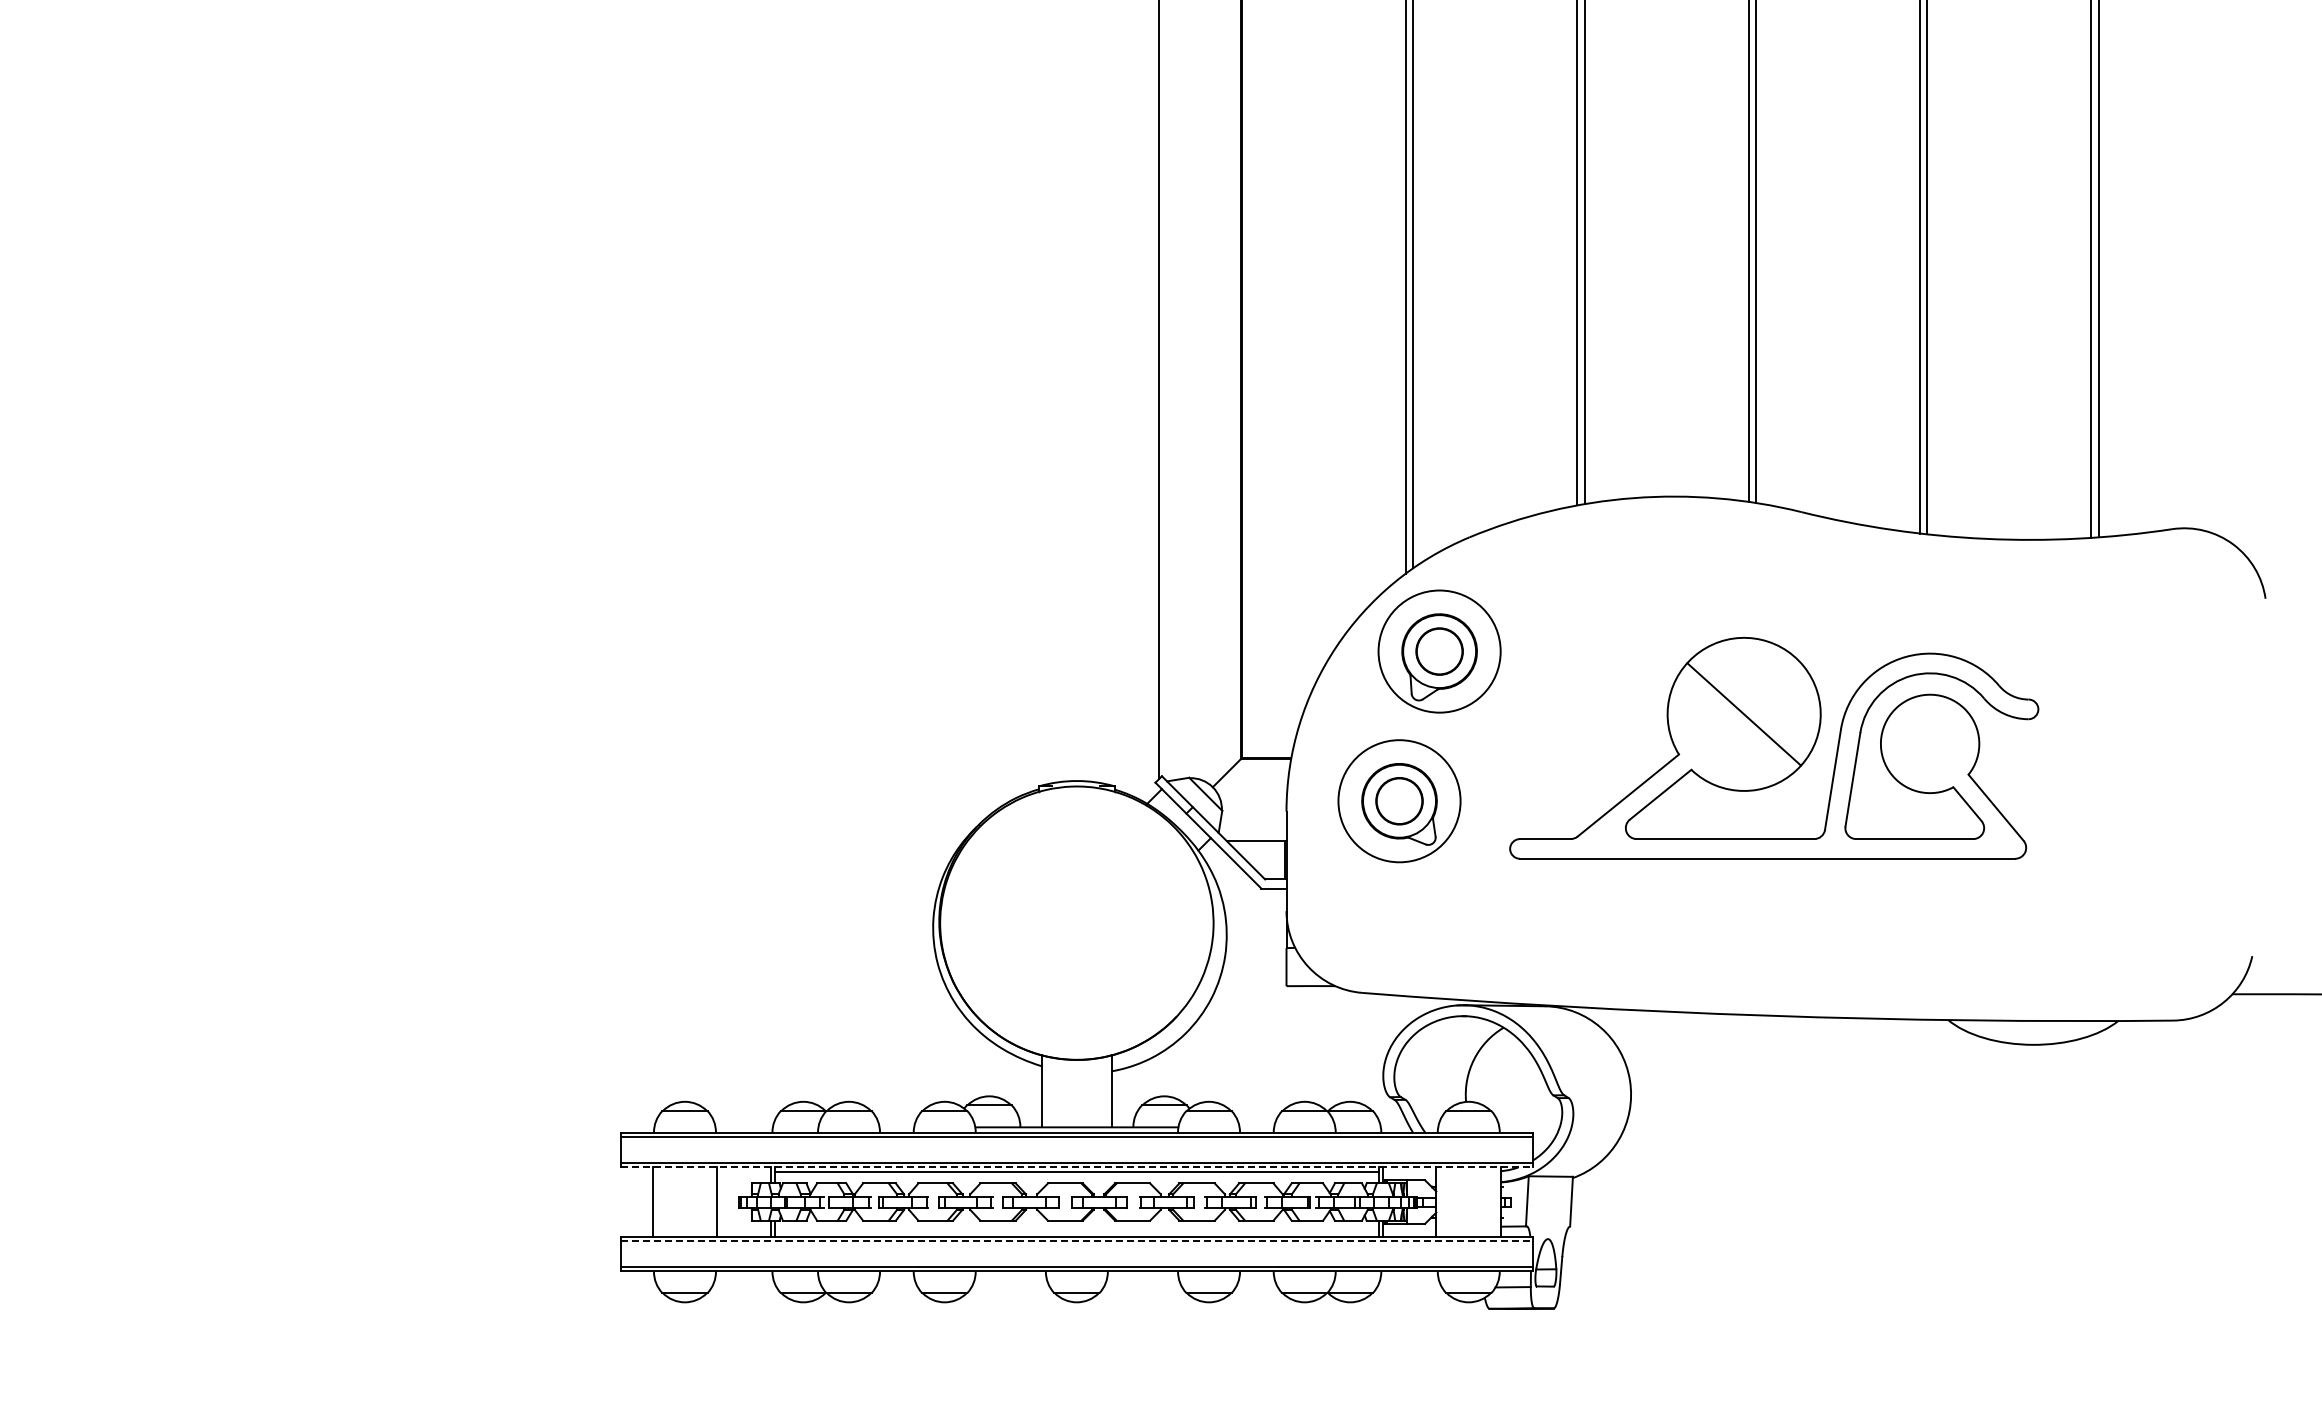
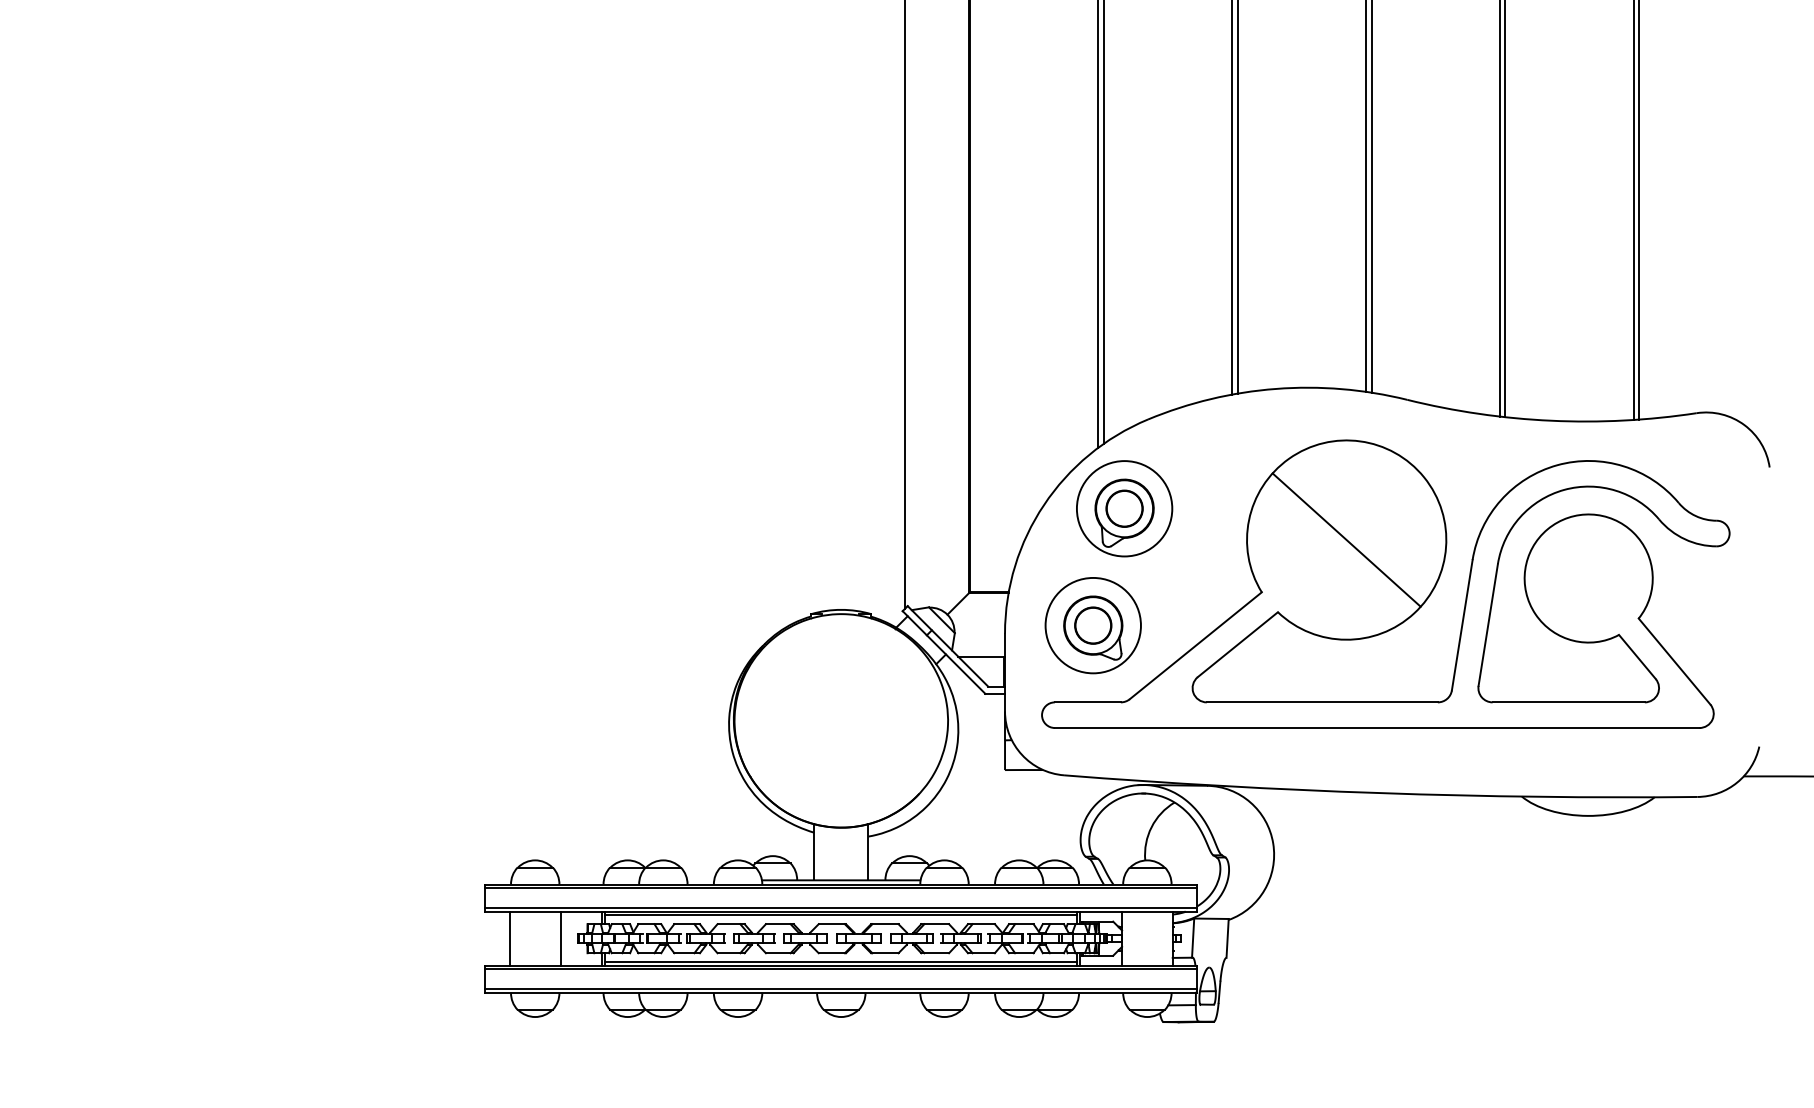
part: (1774, 748) -> (1386, 584), size x1.67
line: (1076, 1167) -> (841, 911), dashed -> solid
line: (1076, 1232) -> (841, 962), added
line: (1076, 1241) -> (841, 969), dashed -> solid

